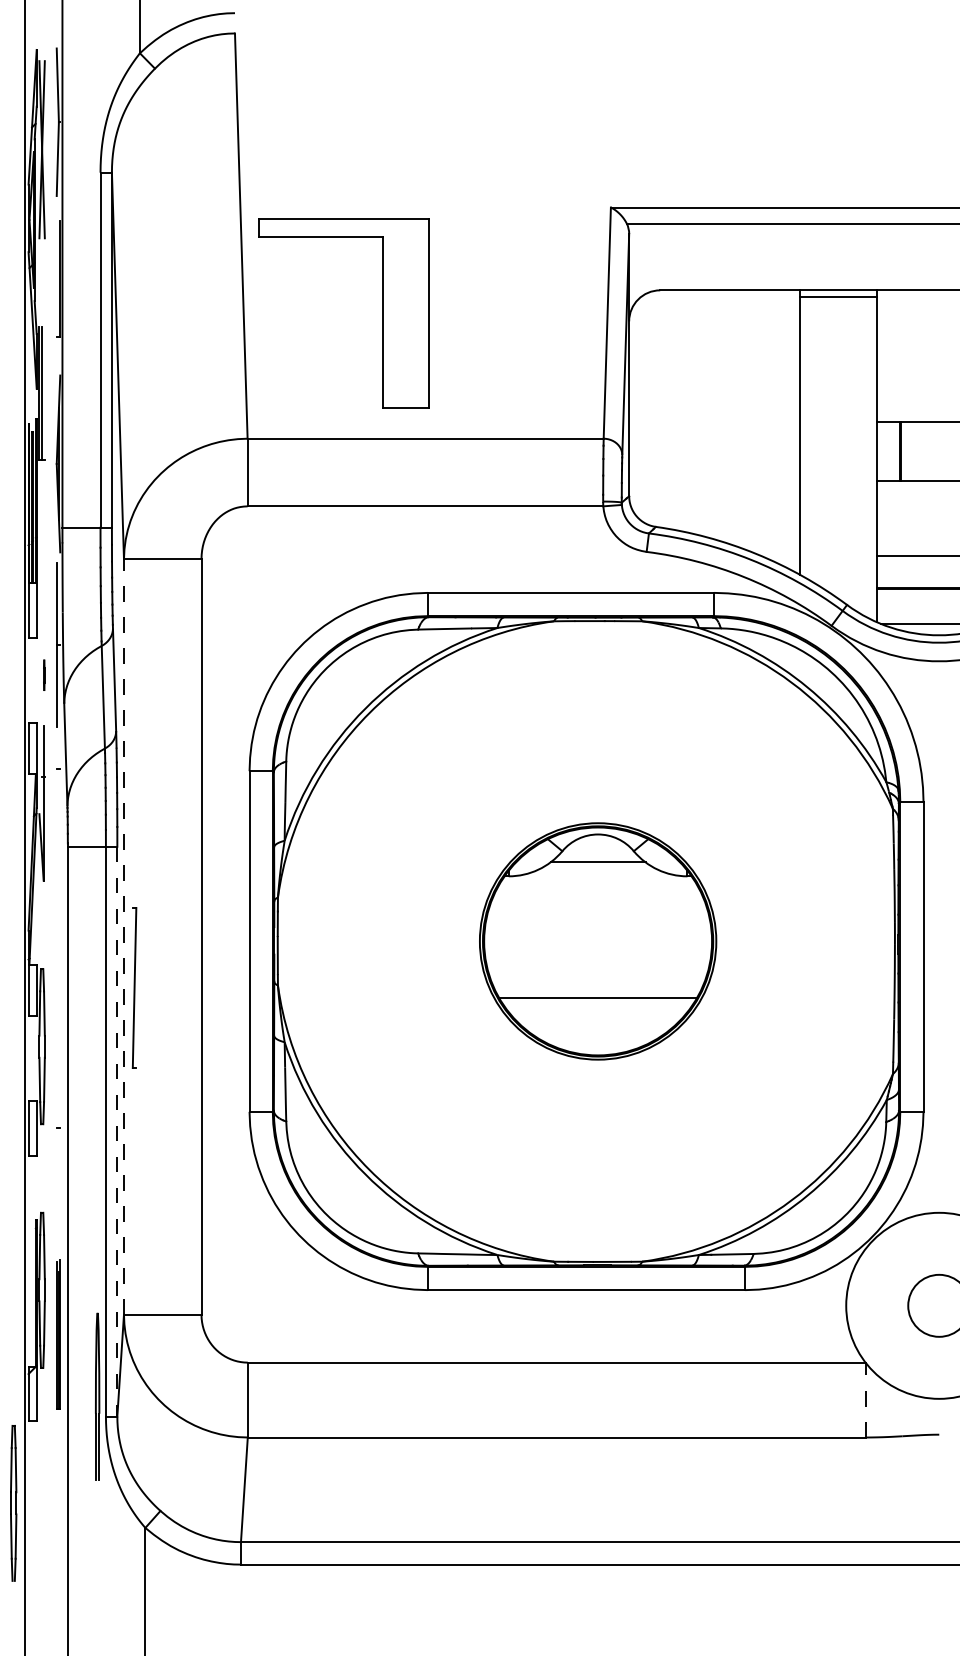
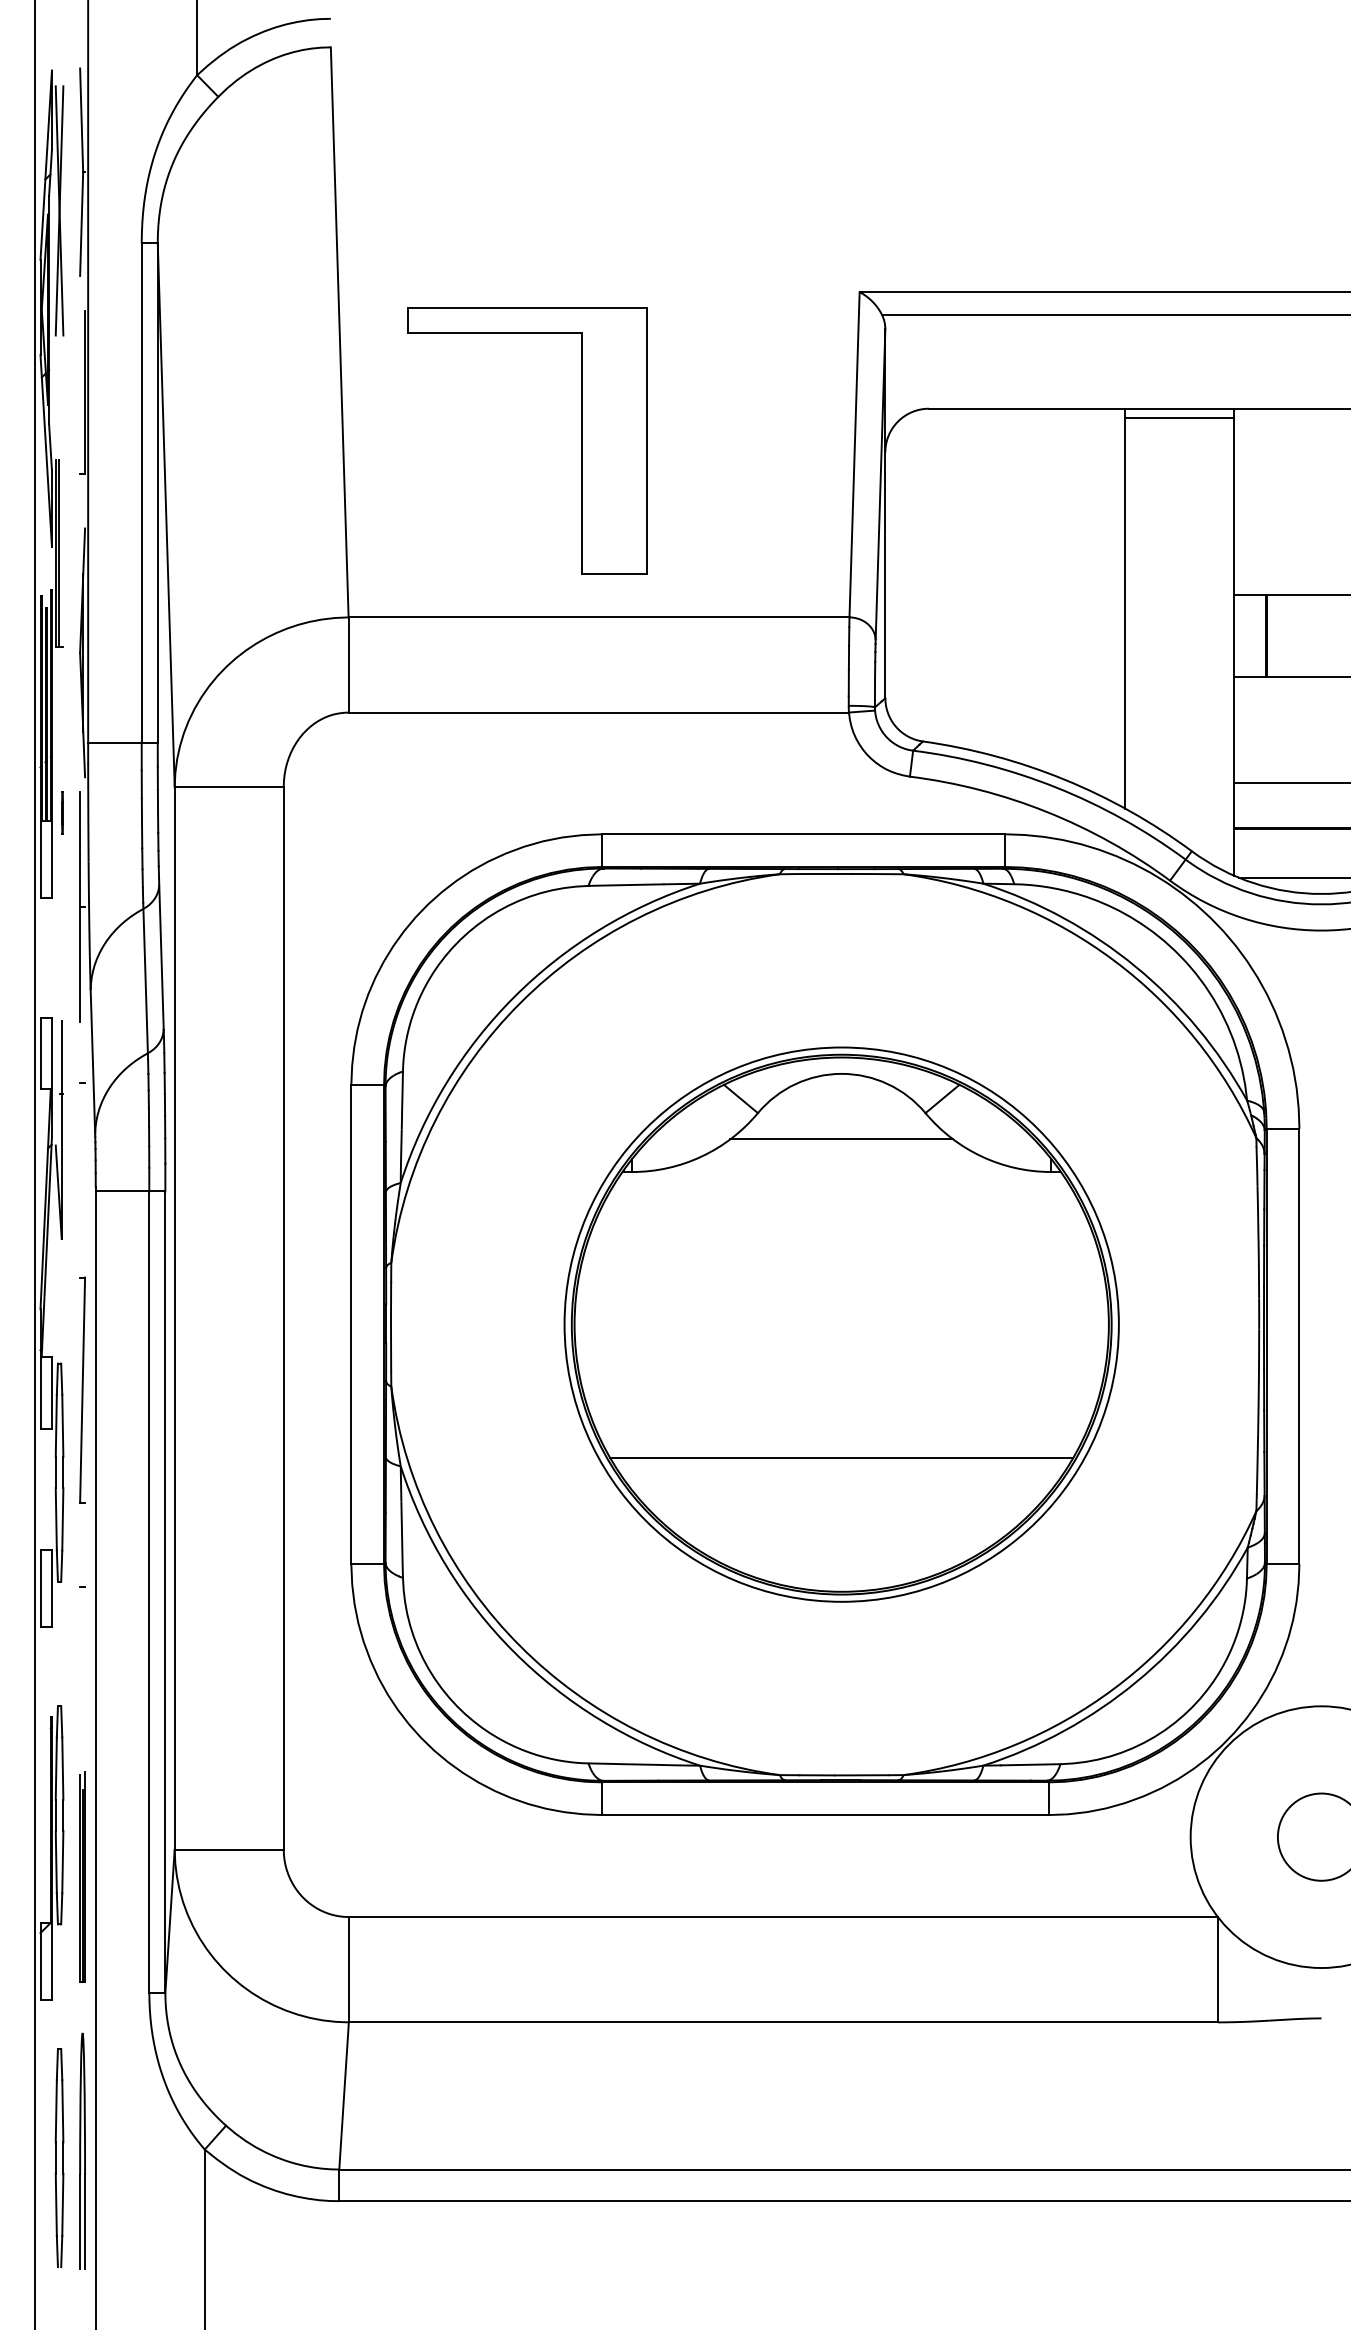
part: (382, 312) -> (581, 440), moved
line: (44, 674) -> (62, 812), moved
line: (123, 936) -> (174, 1317), dashed -> solid
part: (598, 941) -> (841, 1324), size x1.67
part: (134, 987) -> (82, 1389), moved
line: (117, 1131) -> (165, 1592), dashed -> solid
part: (97, 1396) -> (82, 2150), moved
line: (865, 1399) -> (1217, 1969), dashed -> solid
part: (13, 1502) -> (59, 2157), moved

